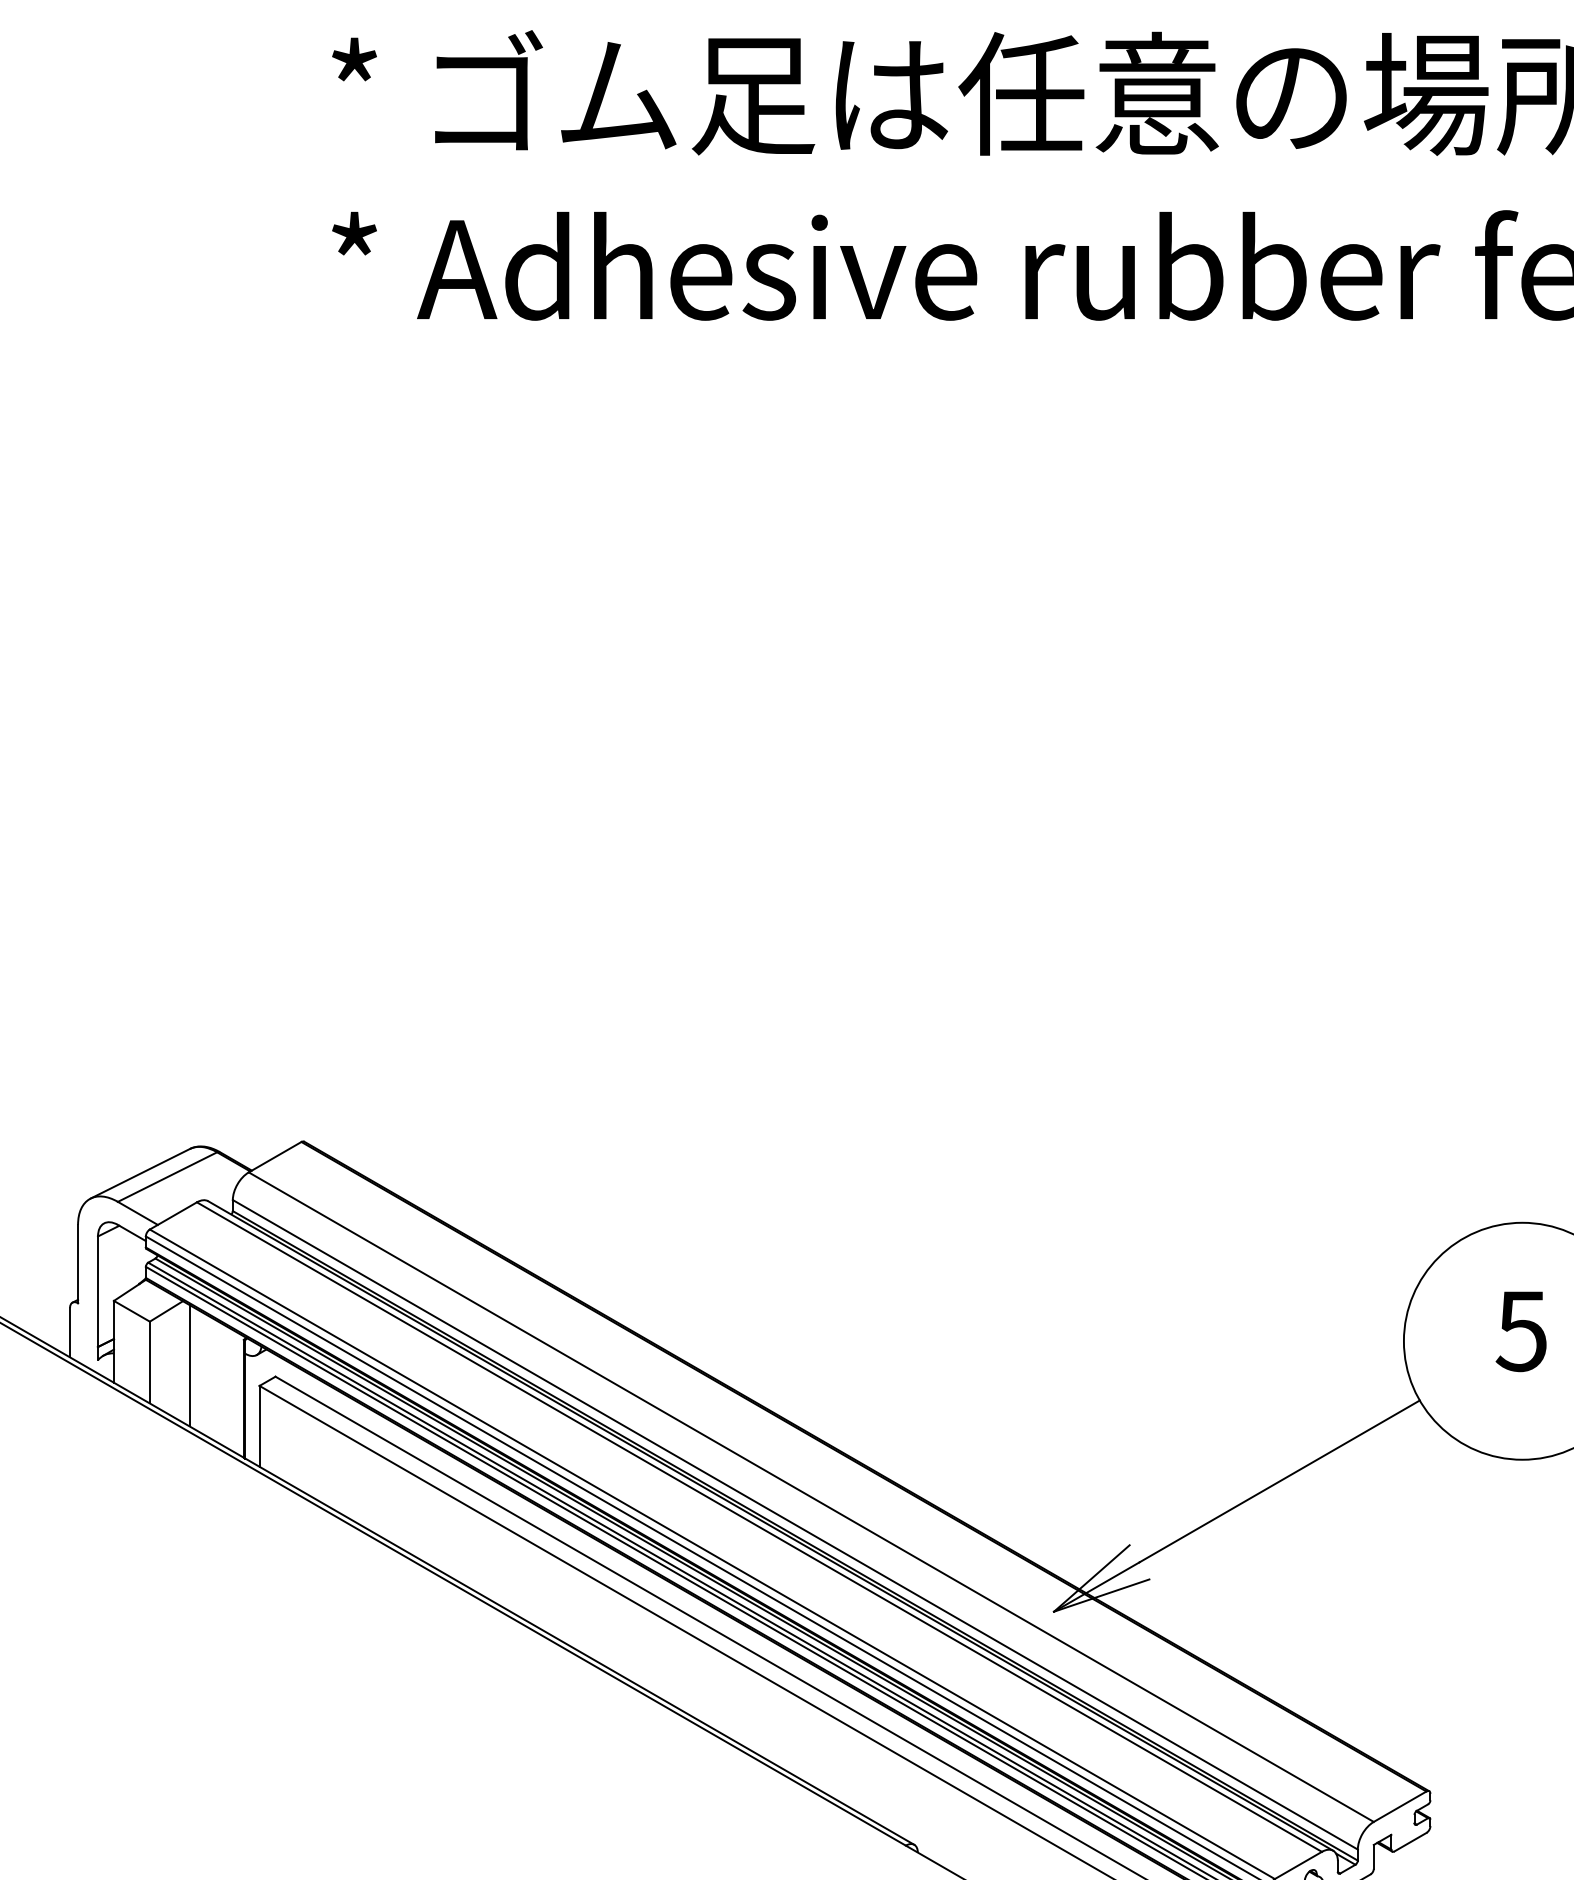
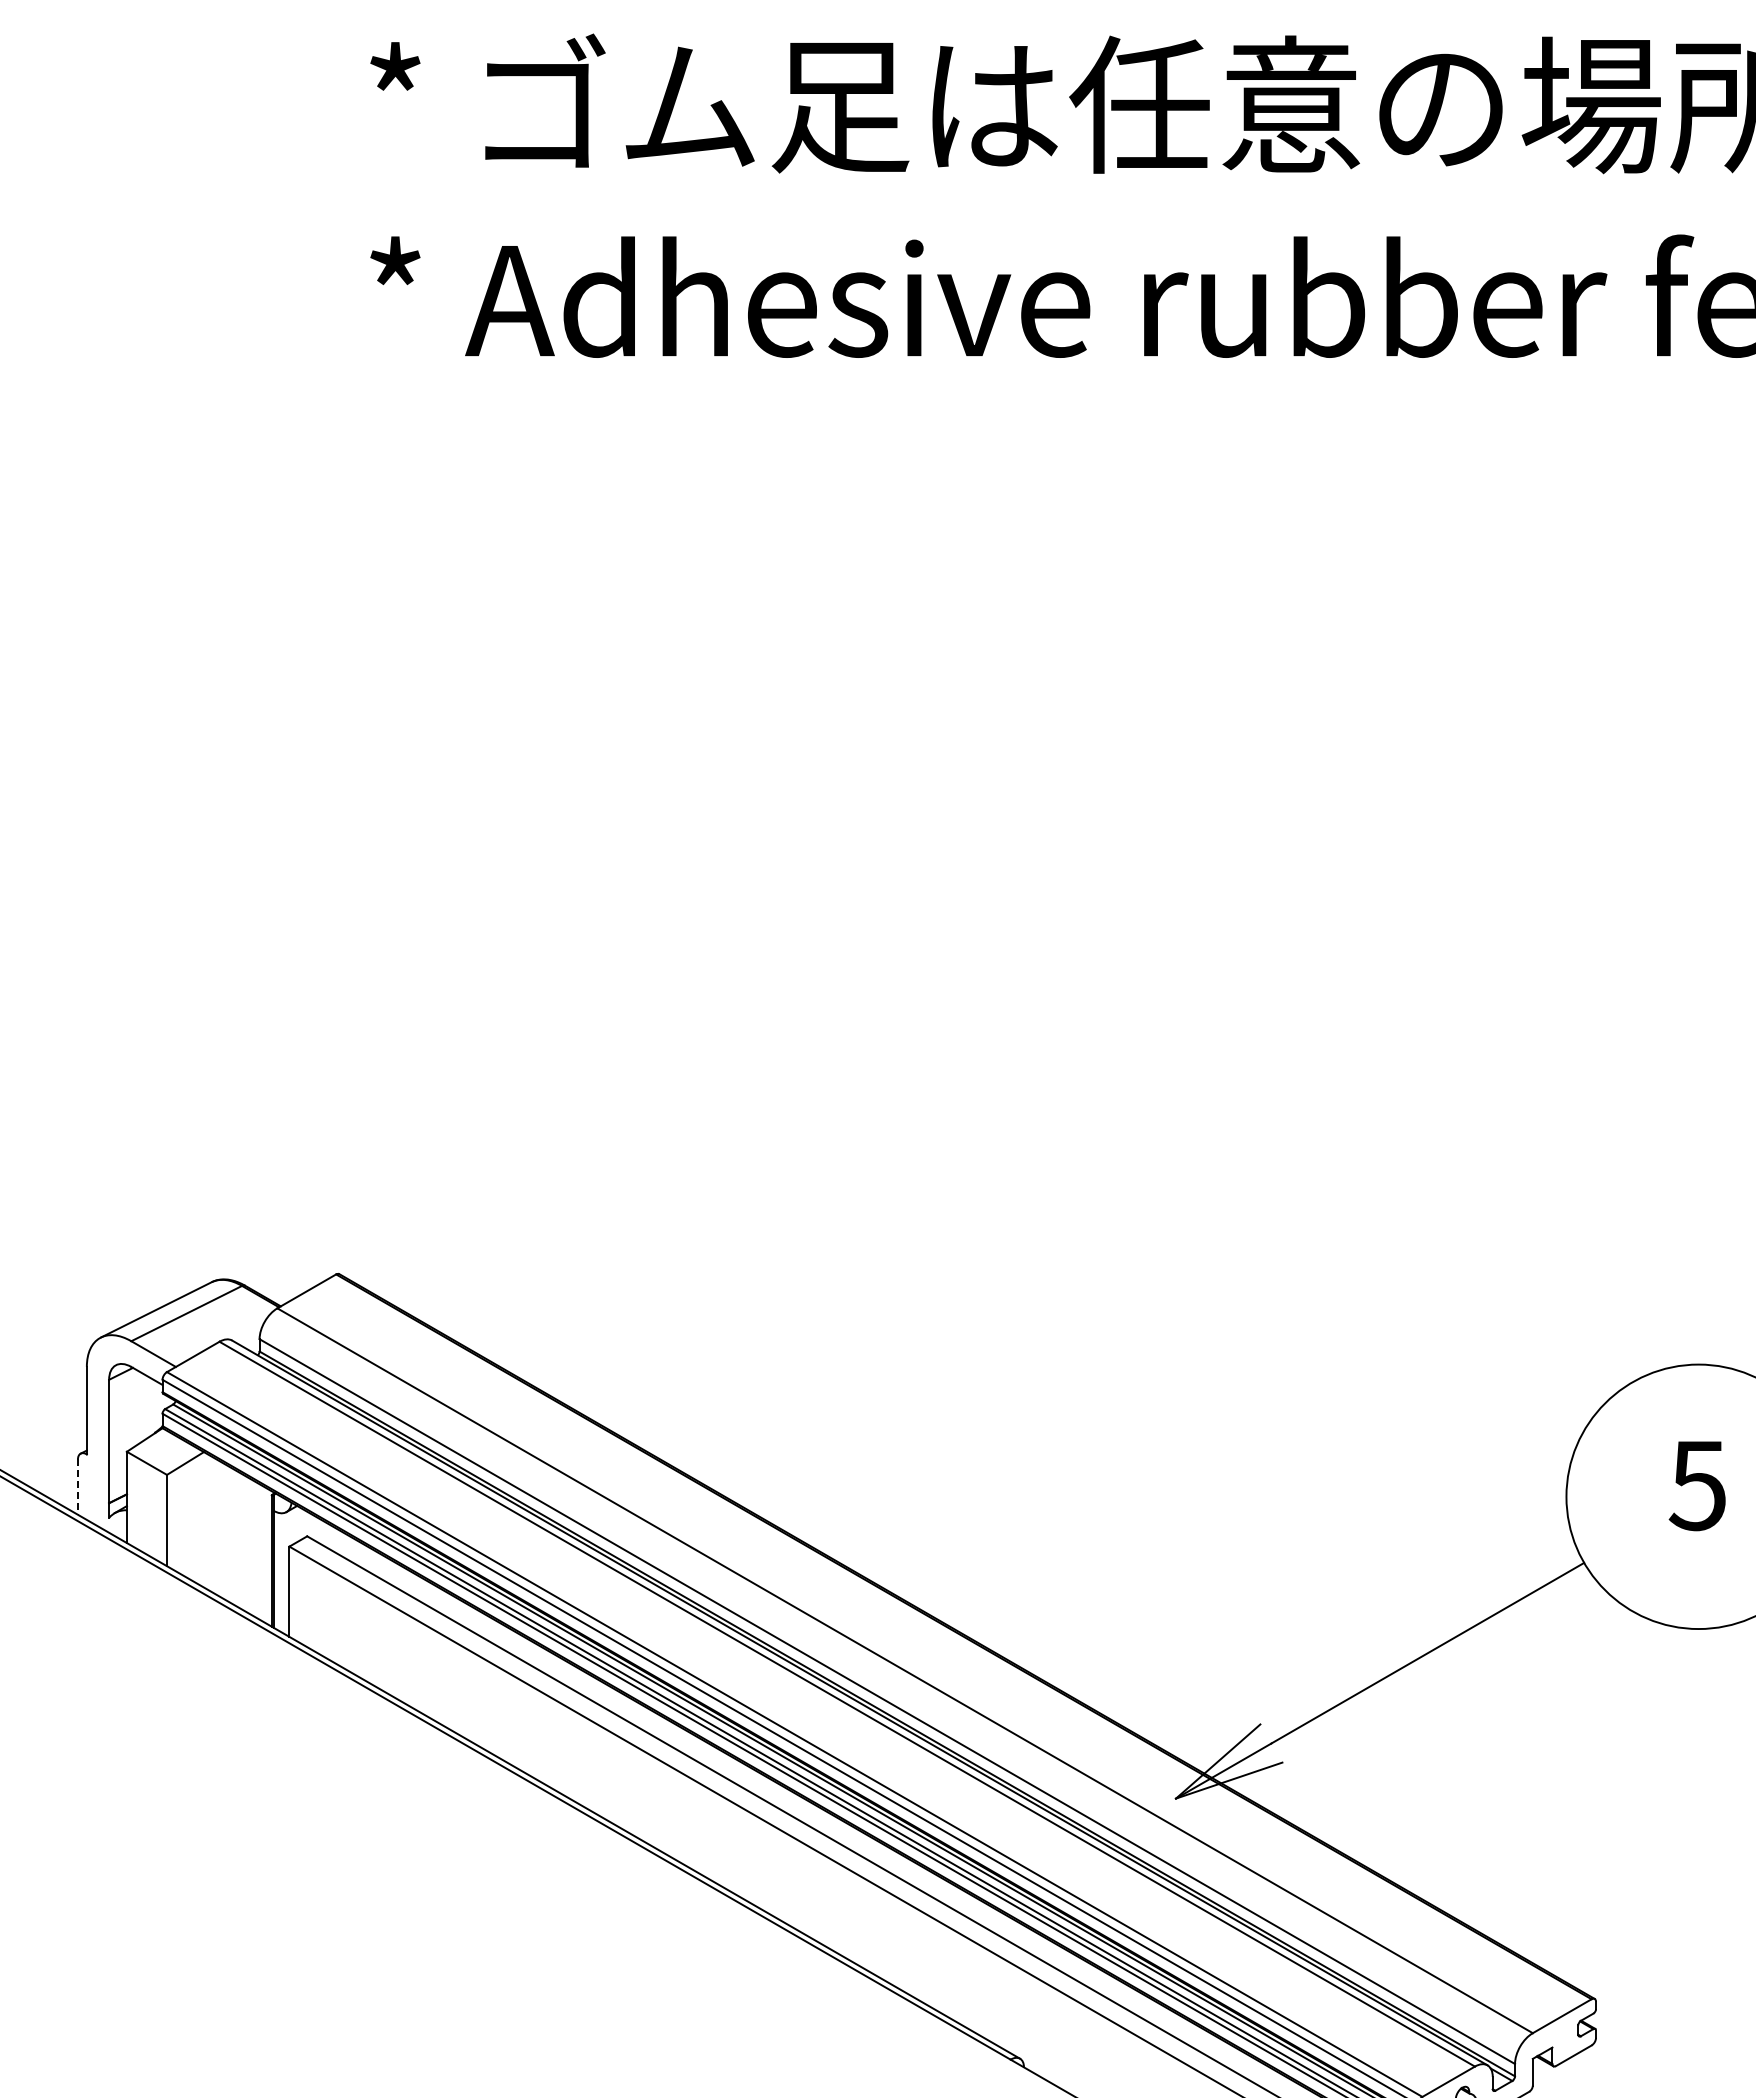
line: (69, 1332) -> (77, 1487), solid -> dashed
line: (189, 1365) -> (211, 1523), removed

